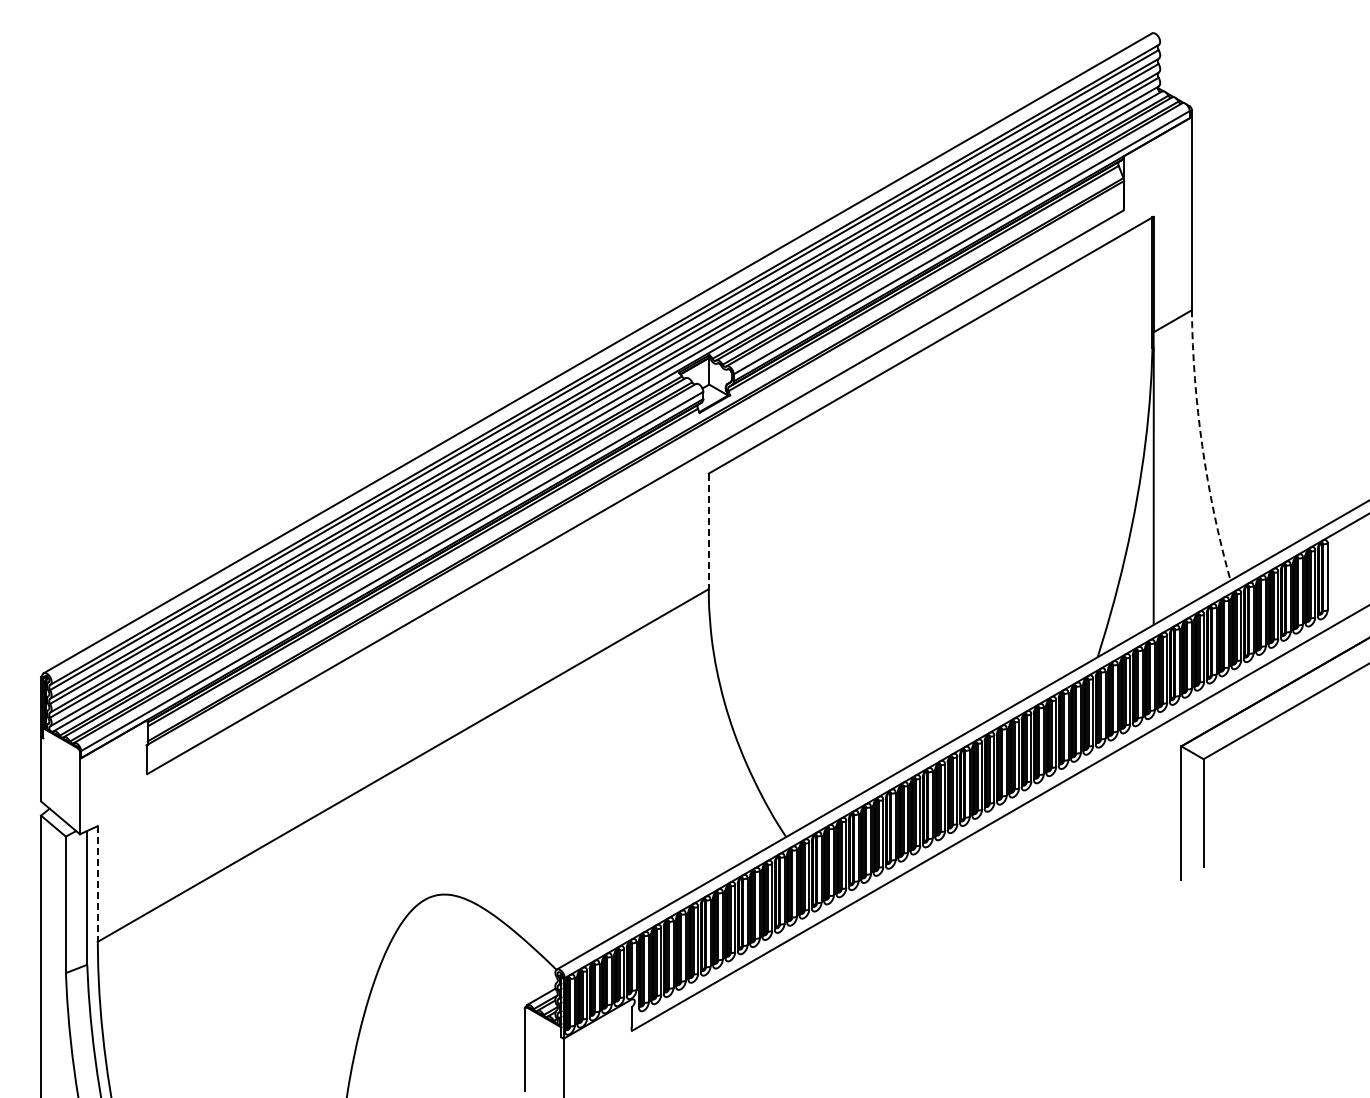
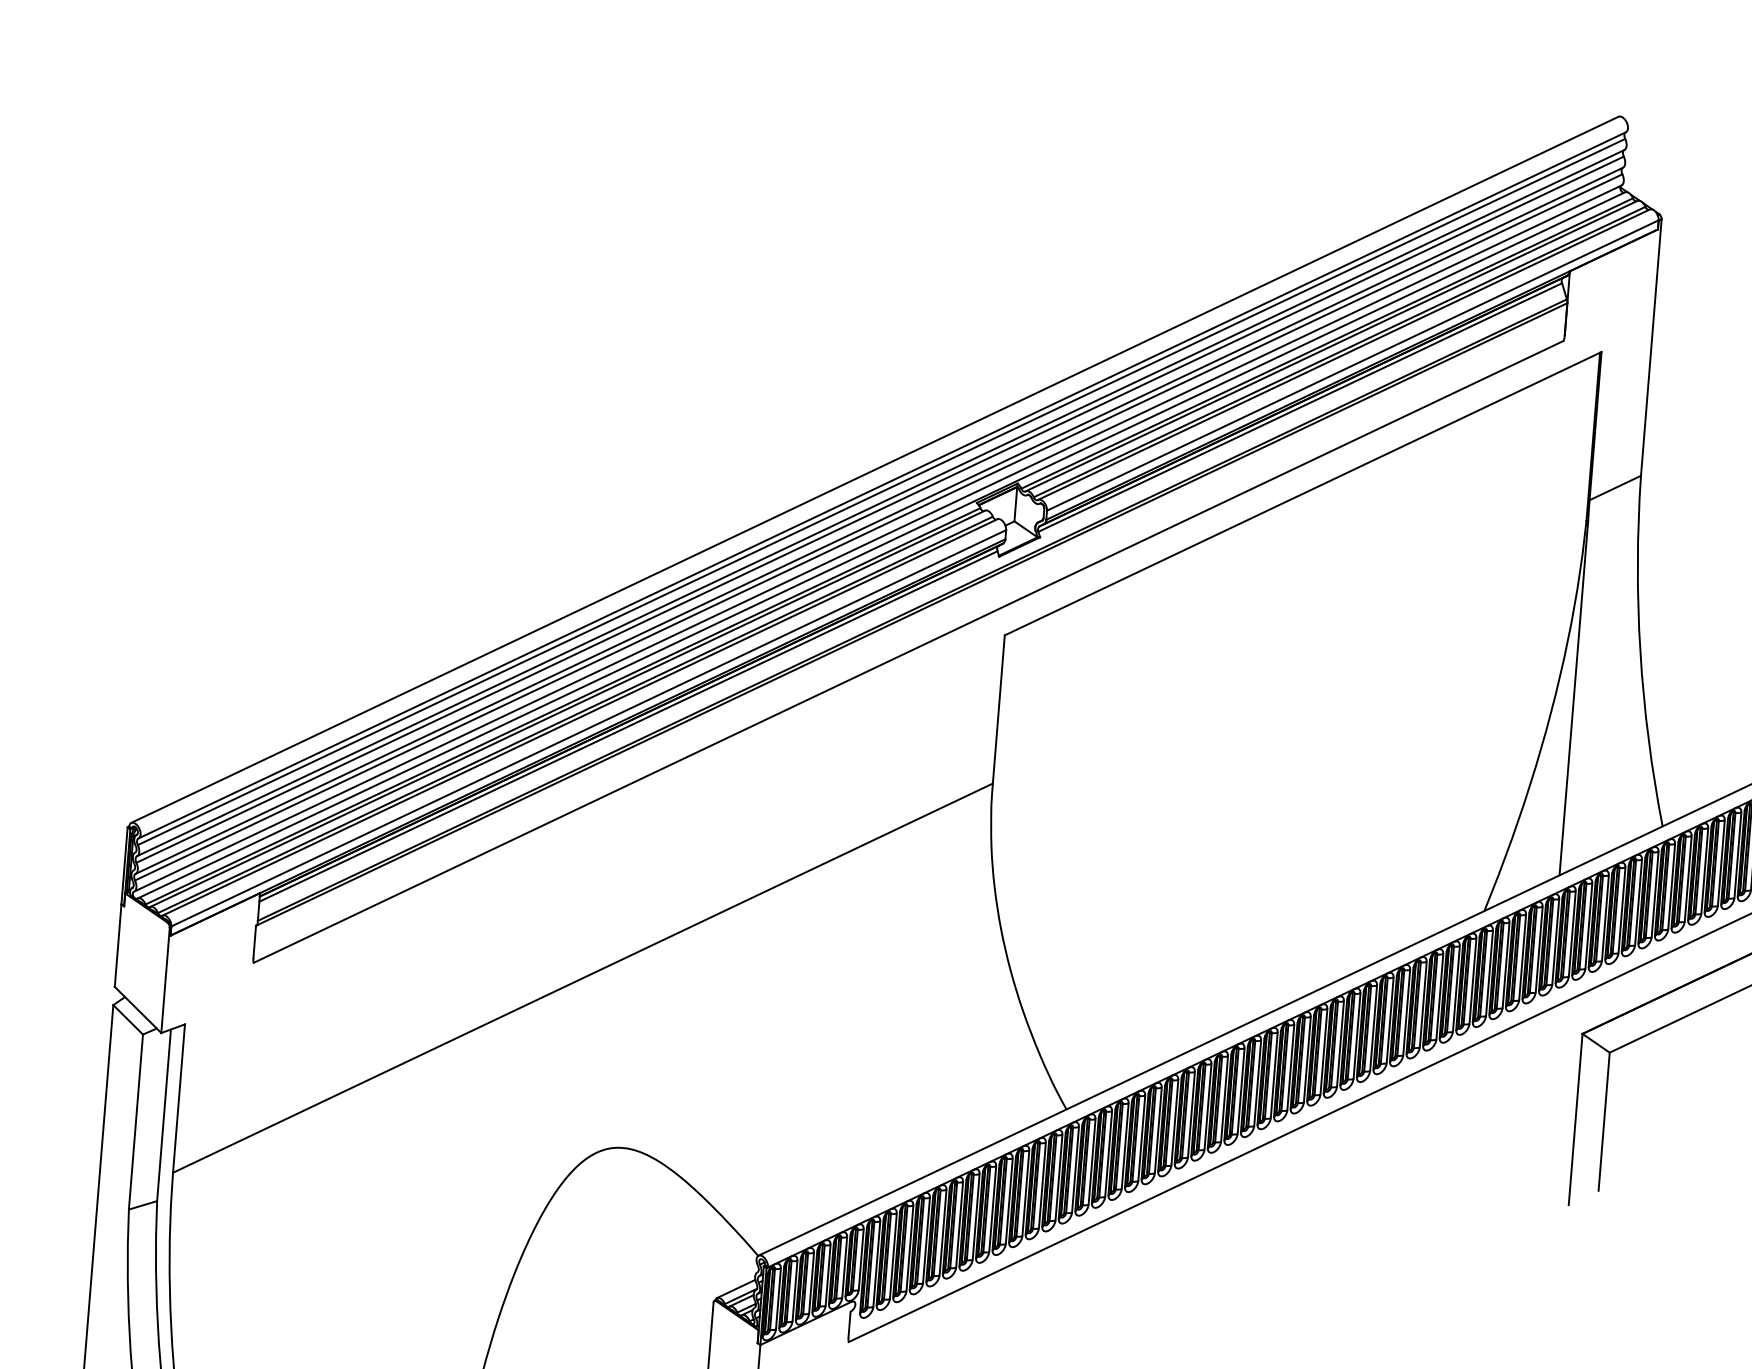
arc: (1202, 446) -> (1640, 651), dashed -> solid
line: (708, 531) -> (998, 709), dashed -> solid
line: (97, 884) -> (178, 1099), dashed -> solid

